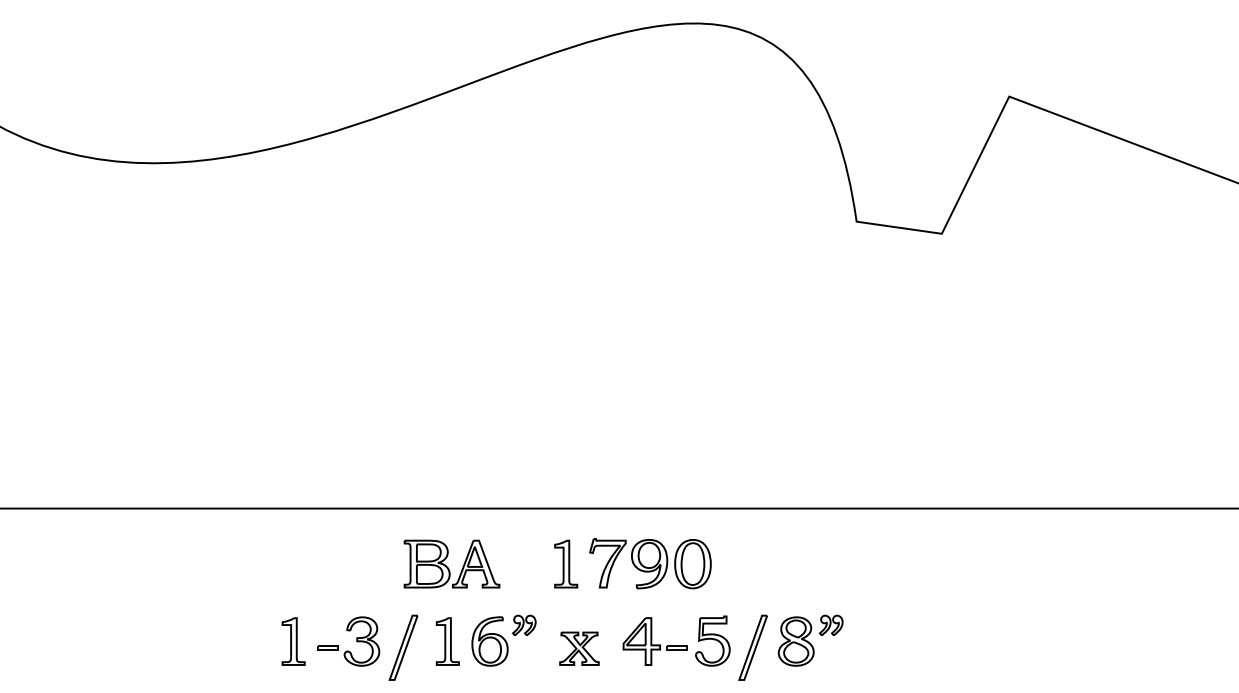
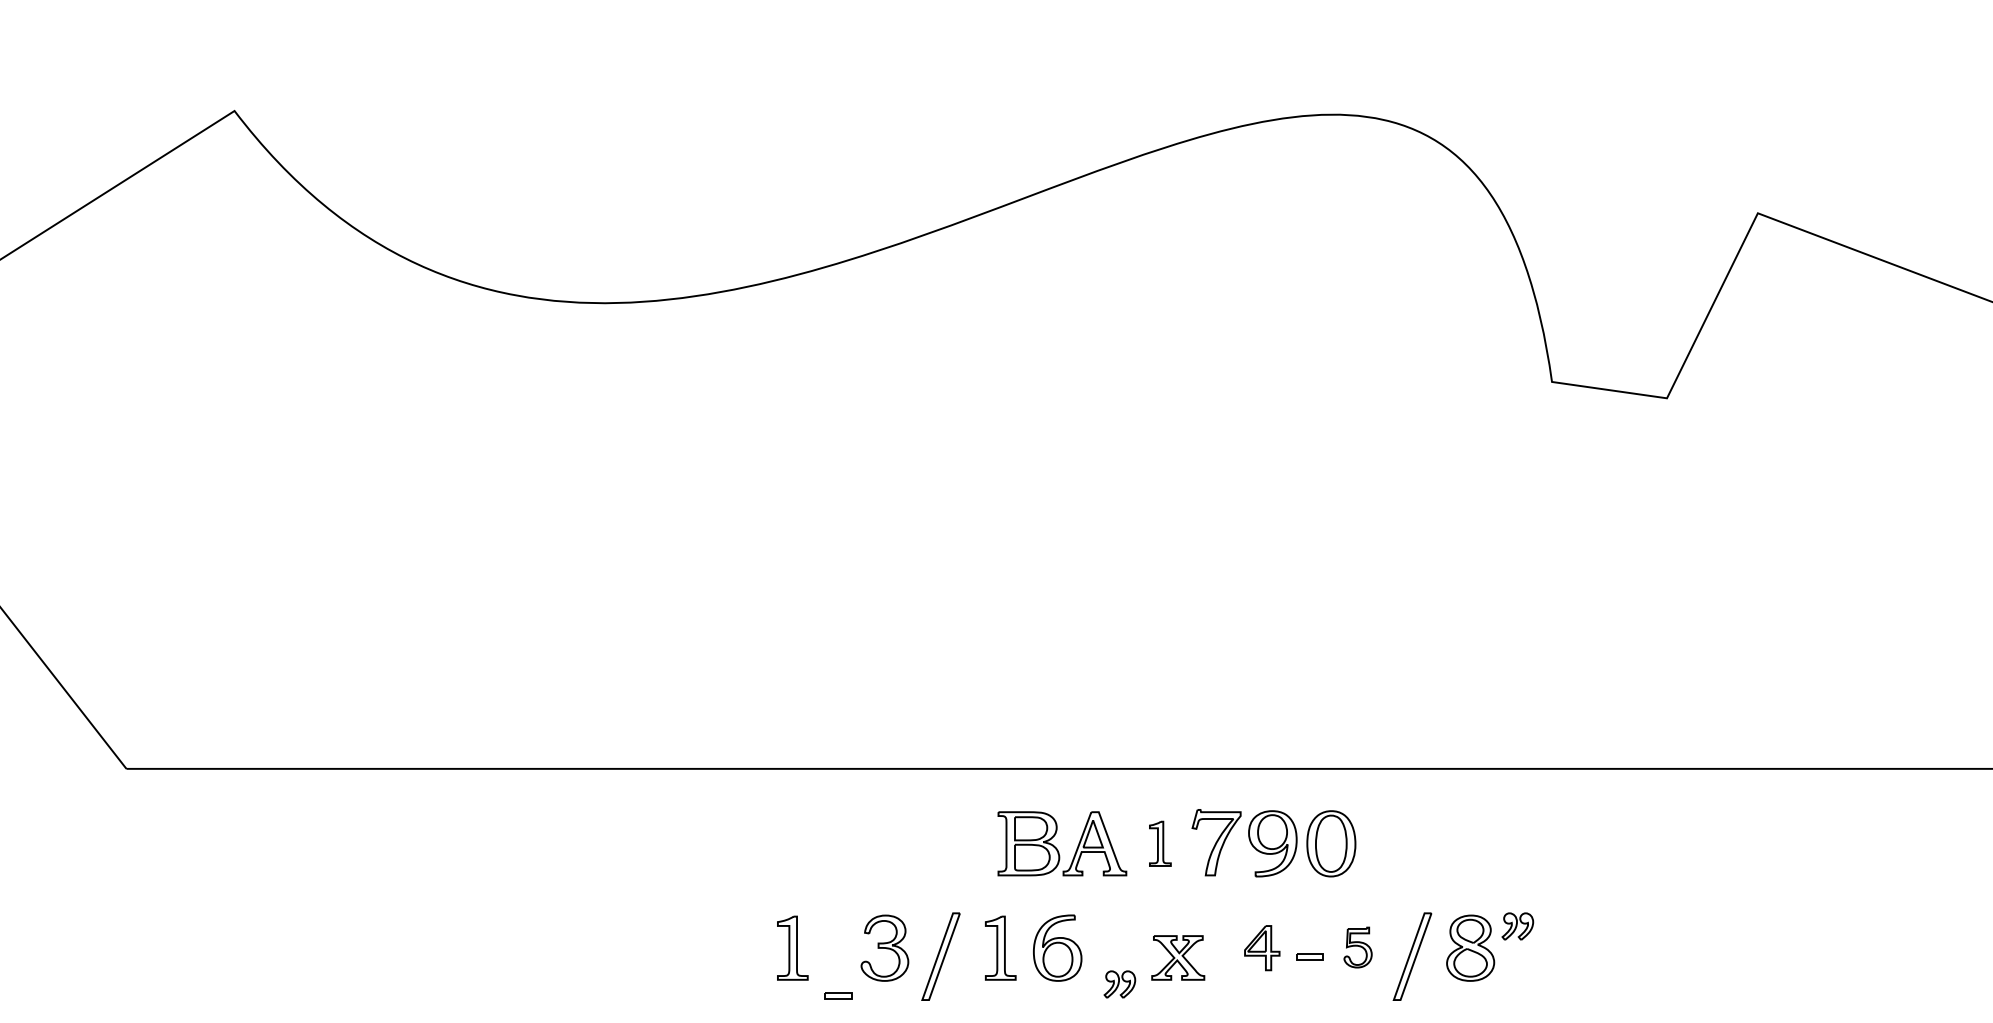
part: (566, 563) -> (1160, 843), size x0.7
part: (448, 567) -> (1057, 848), moved
part: (524, 625) -> (1119, 984), moved
part: (641, 641) -> (1261, 947), size x0.7
part: (712, 641) -> (1357, 947), size x0.6
part: (327, 647) -> (838, 995), moved

